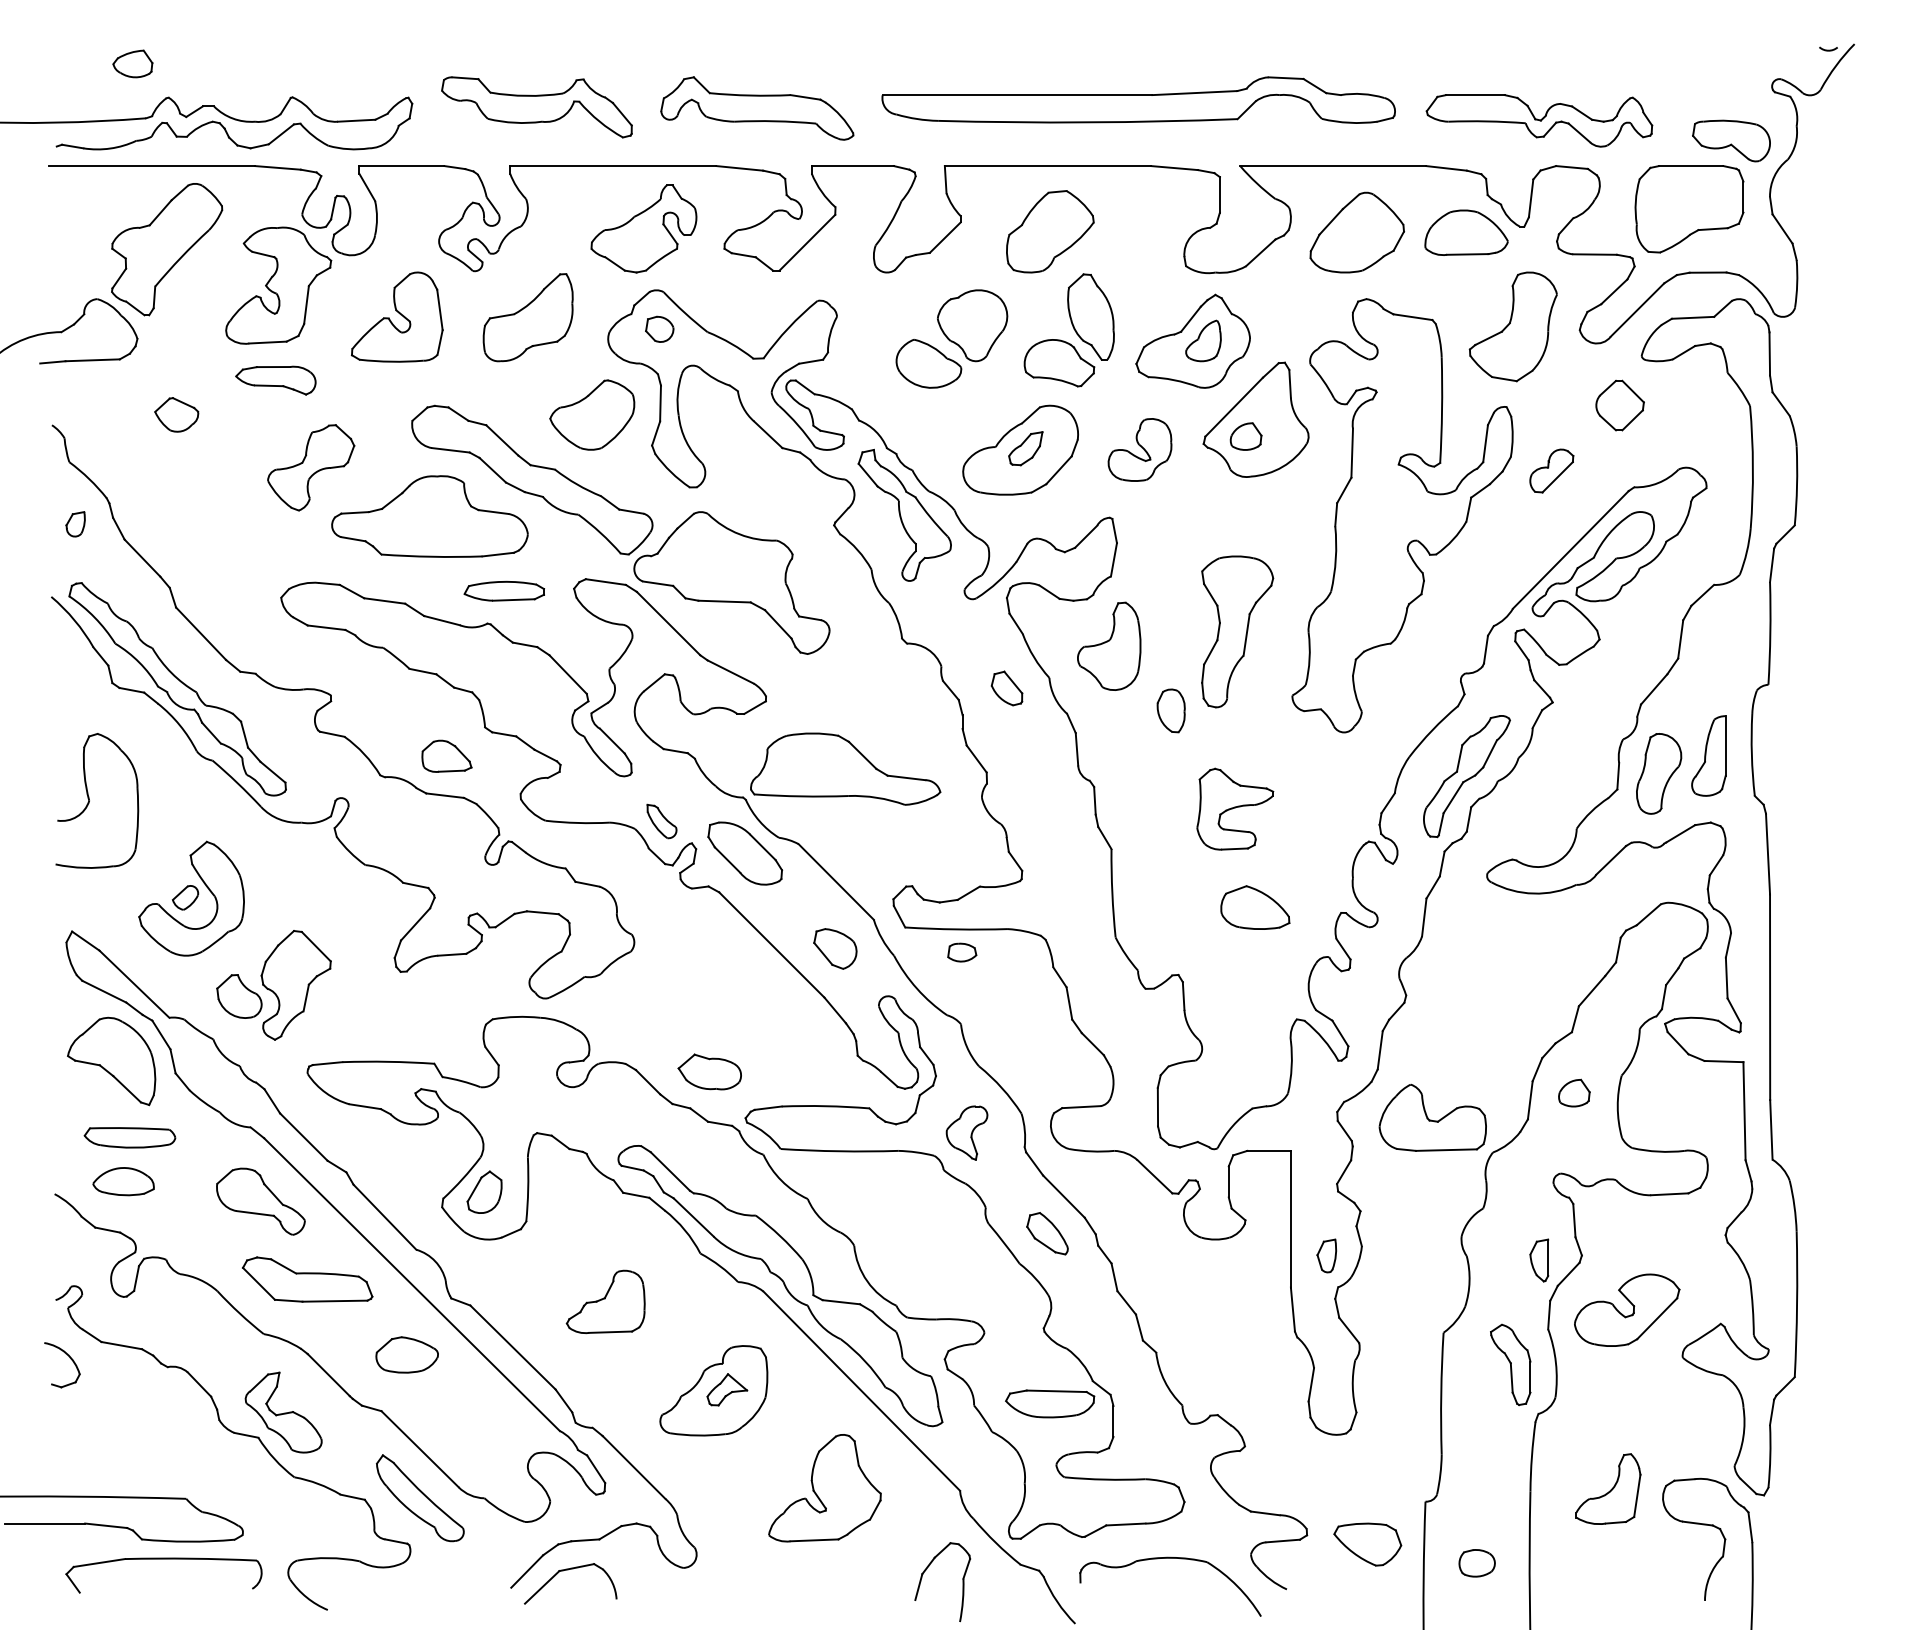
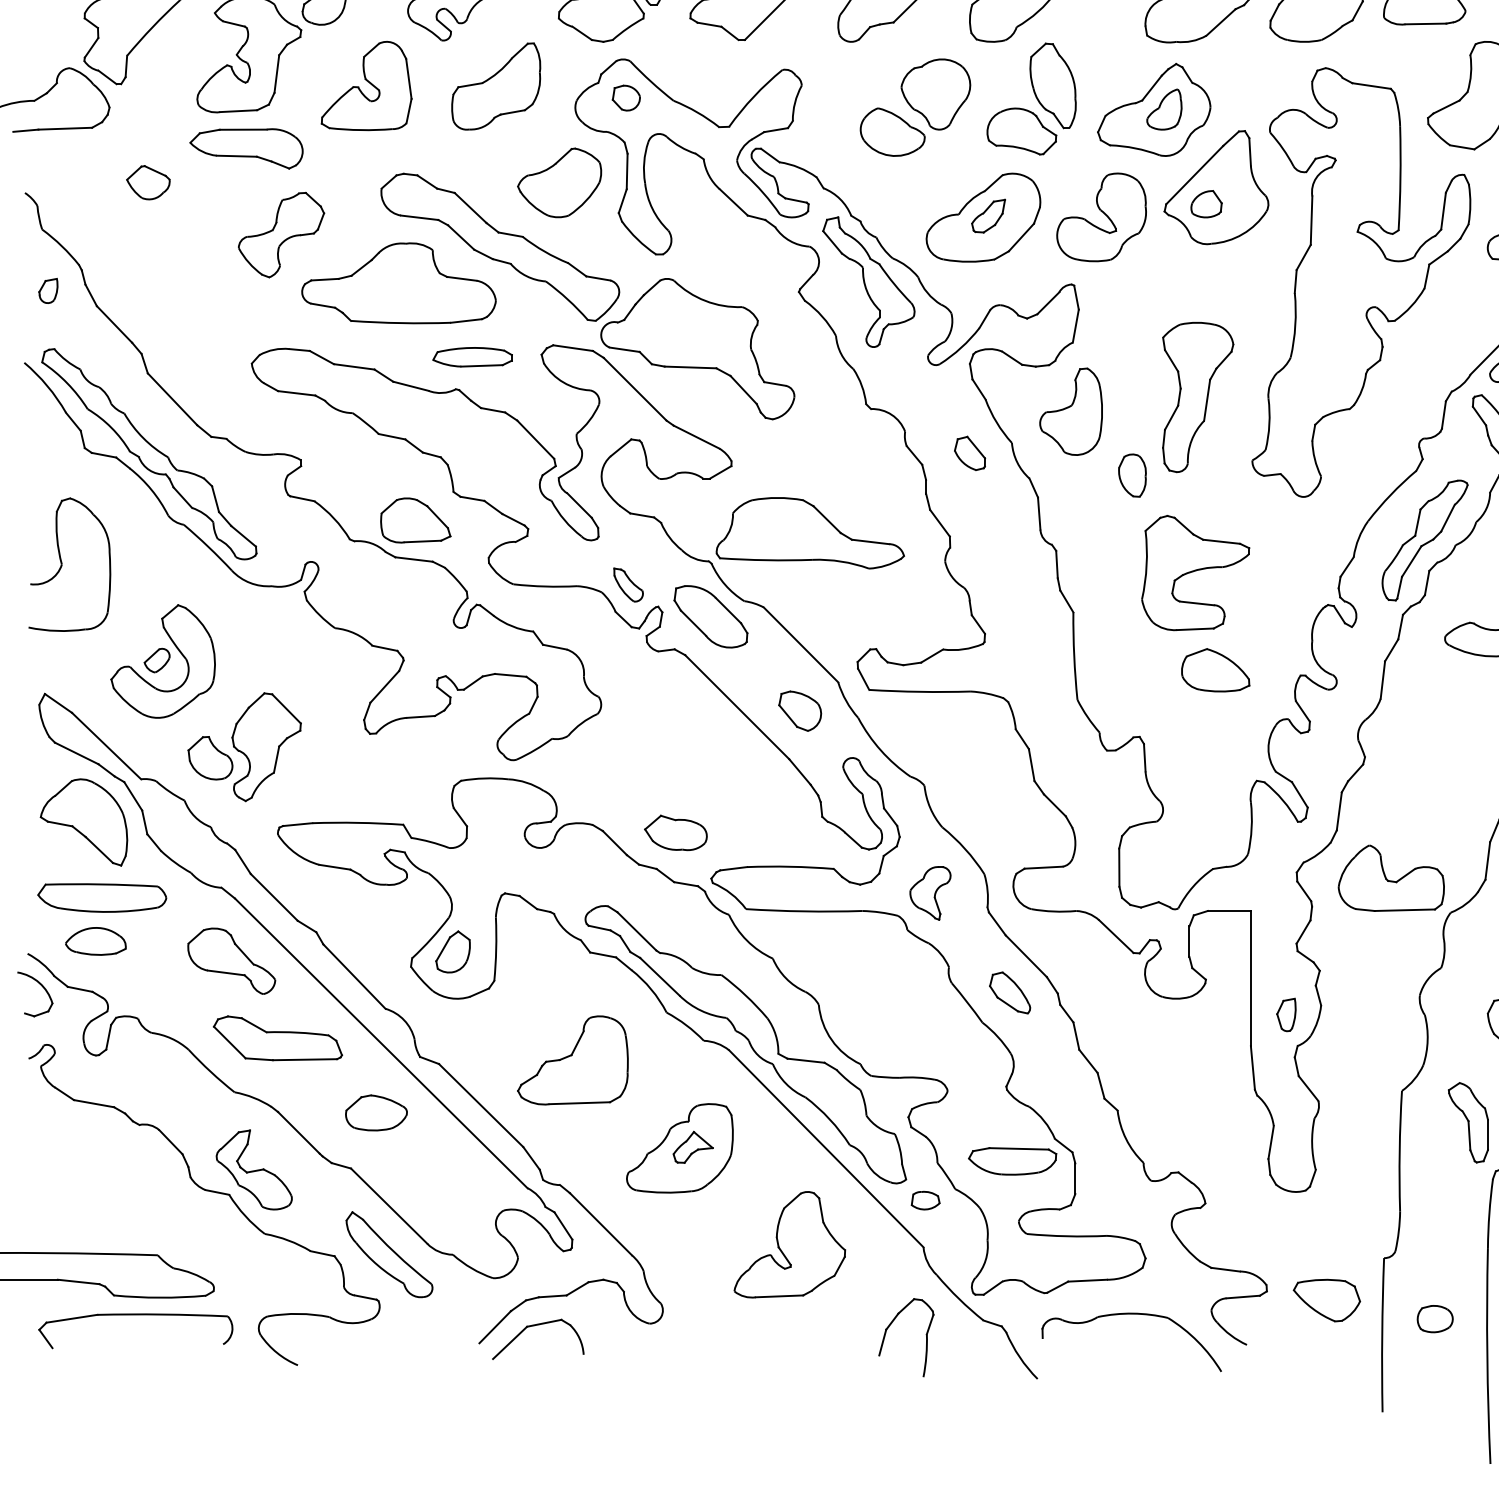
part: (275, 380) -> (246, 148), size x1.43
part: (1139, 449) -> (1101, 216), size x1.43
part: (446, 756) -> (415, 520), size x1.43
part: (1235, 808) -> (1196, 572), size x1.43
part: (962, 952) -> (925, 1200), moved
part: (129, 1137) -> (101, 897), size x1.43
part: (605, 1301) -> (572, 1060), size x1.43
part: (70, 1359) -> (43, 988), moved

